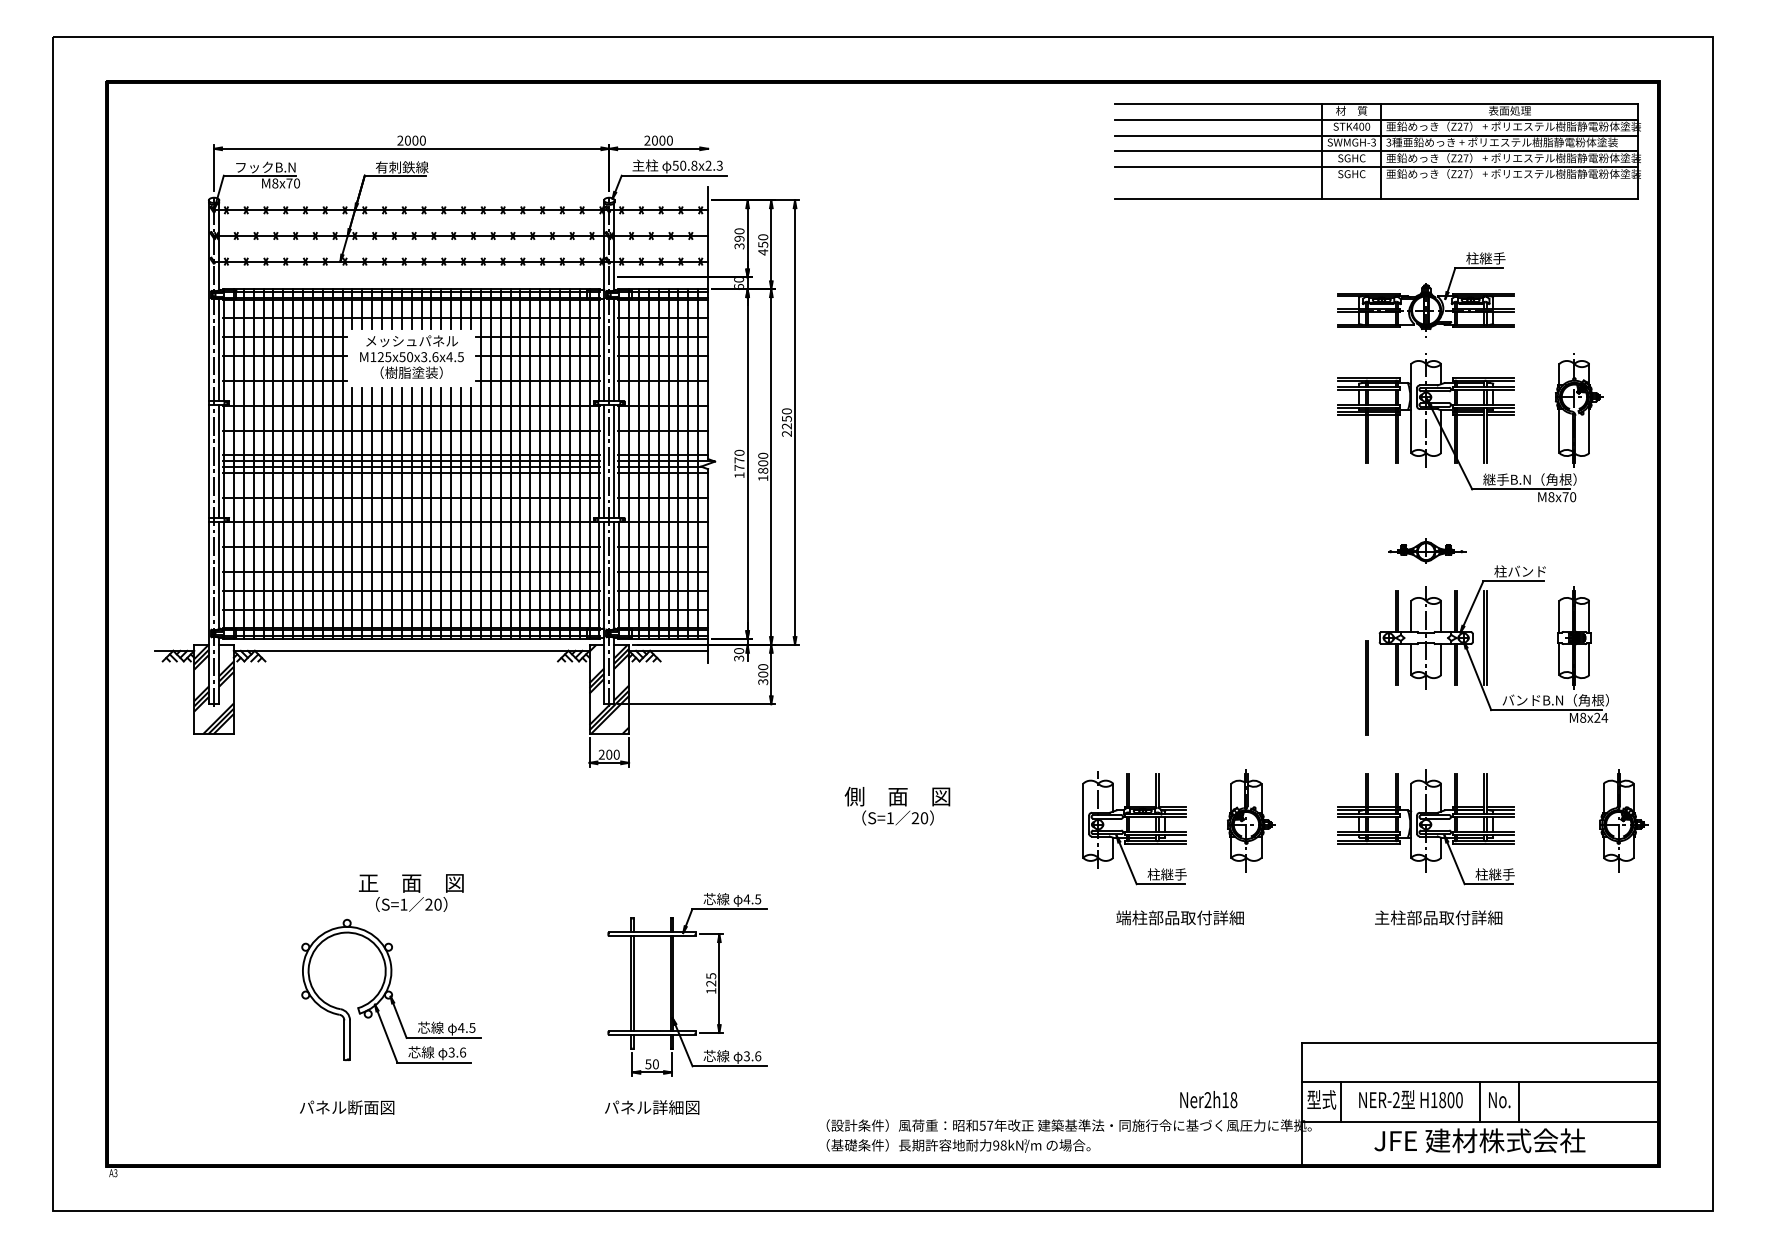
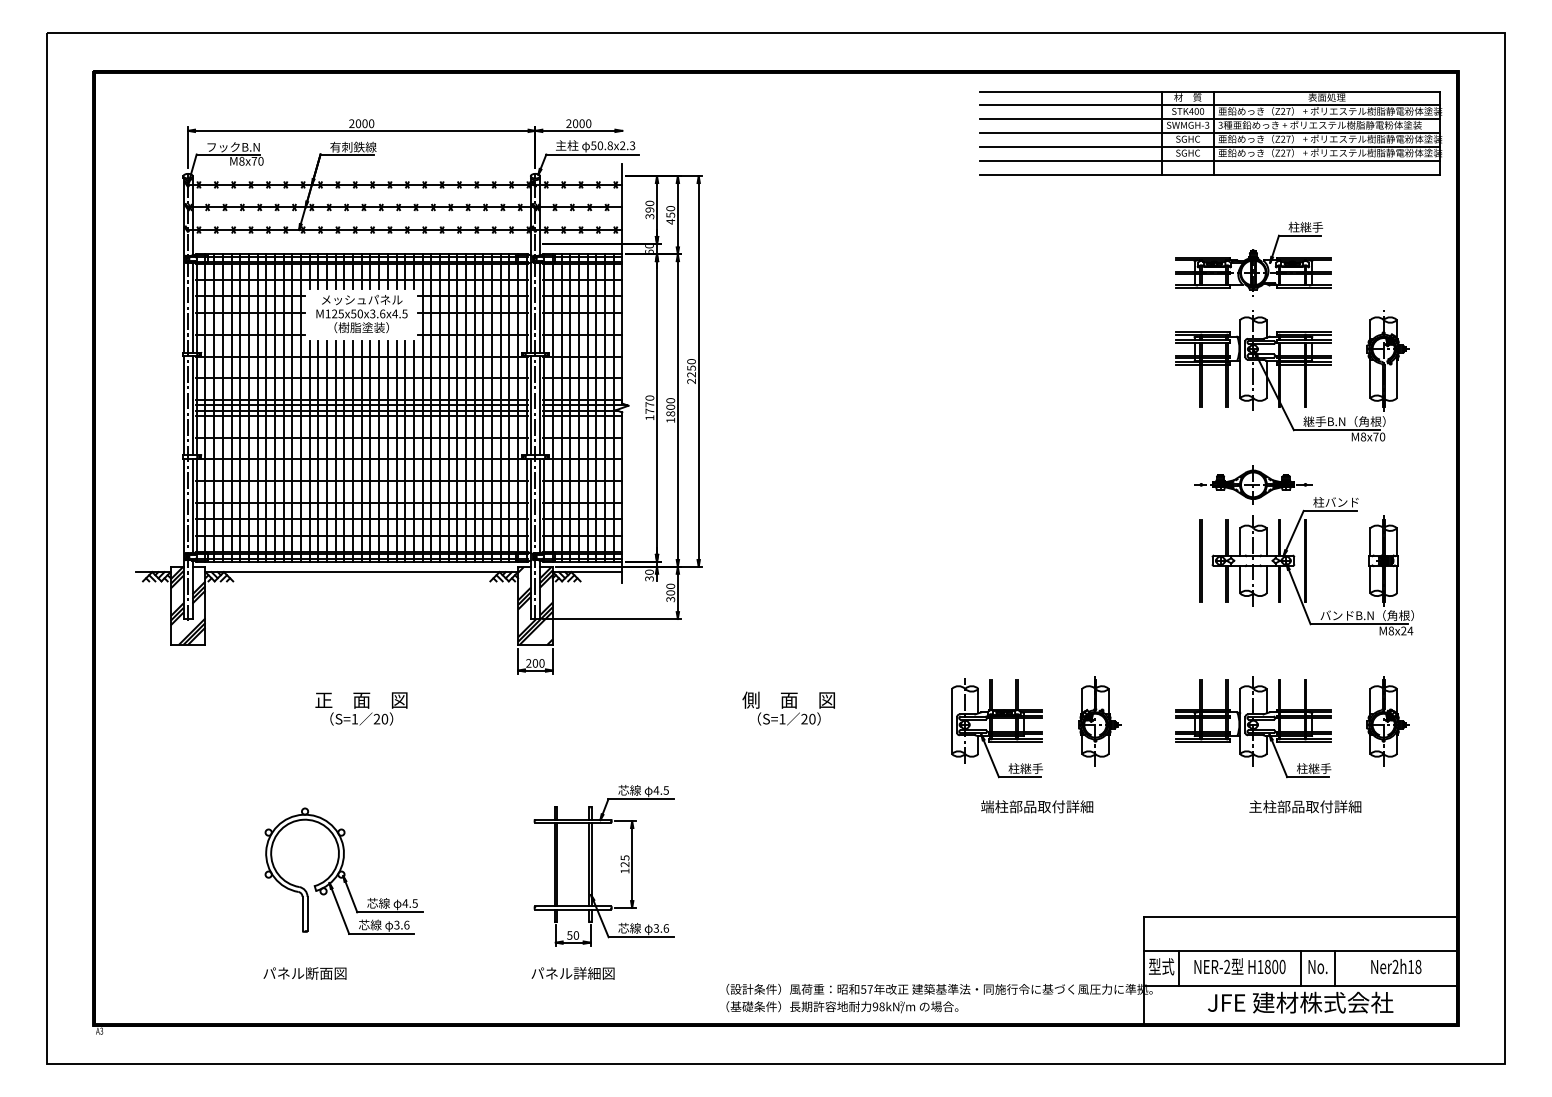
line: (1376, 183) -> (1209, 161), added
part: (1426, 551) -> (1253, 484), size x1.67
line: (1365, 687) -> (1200, 560), moved
part: (1623, 820) -> (1387, 721), moved
text: (411, 892) -> (361, 708), moved
text: (1438, 917) -> (1305, 806), moved
text: (1208, 1099) -> (1396, 966), moved

